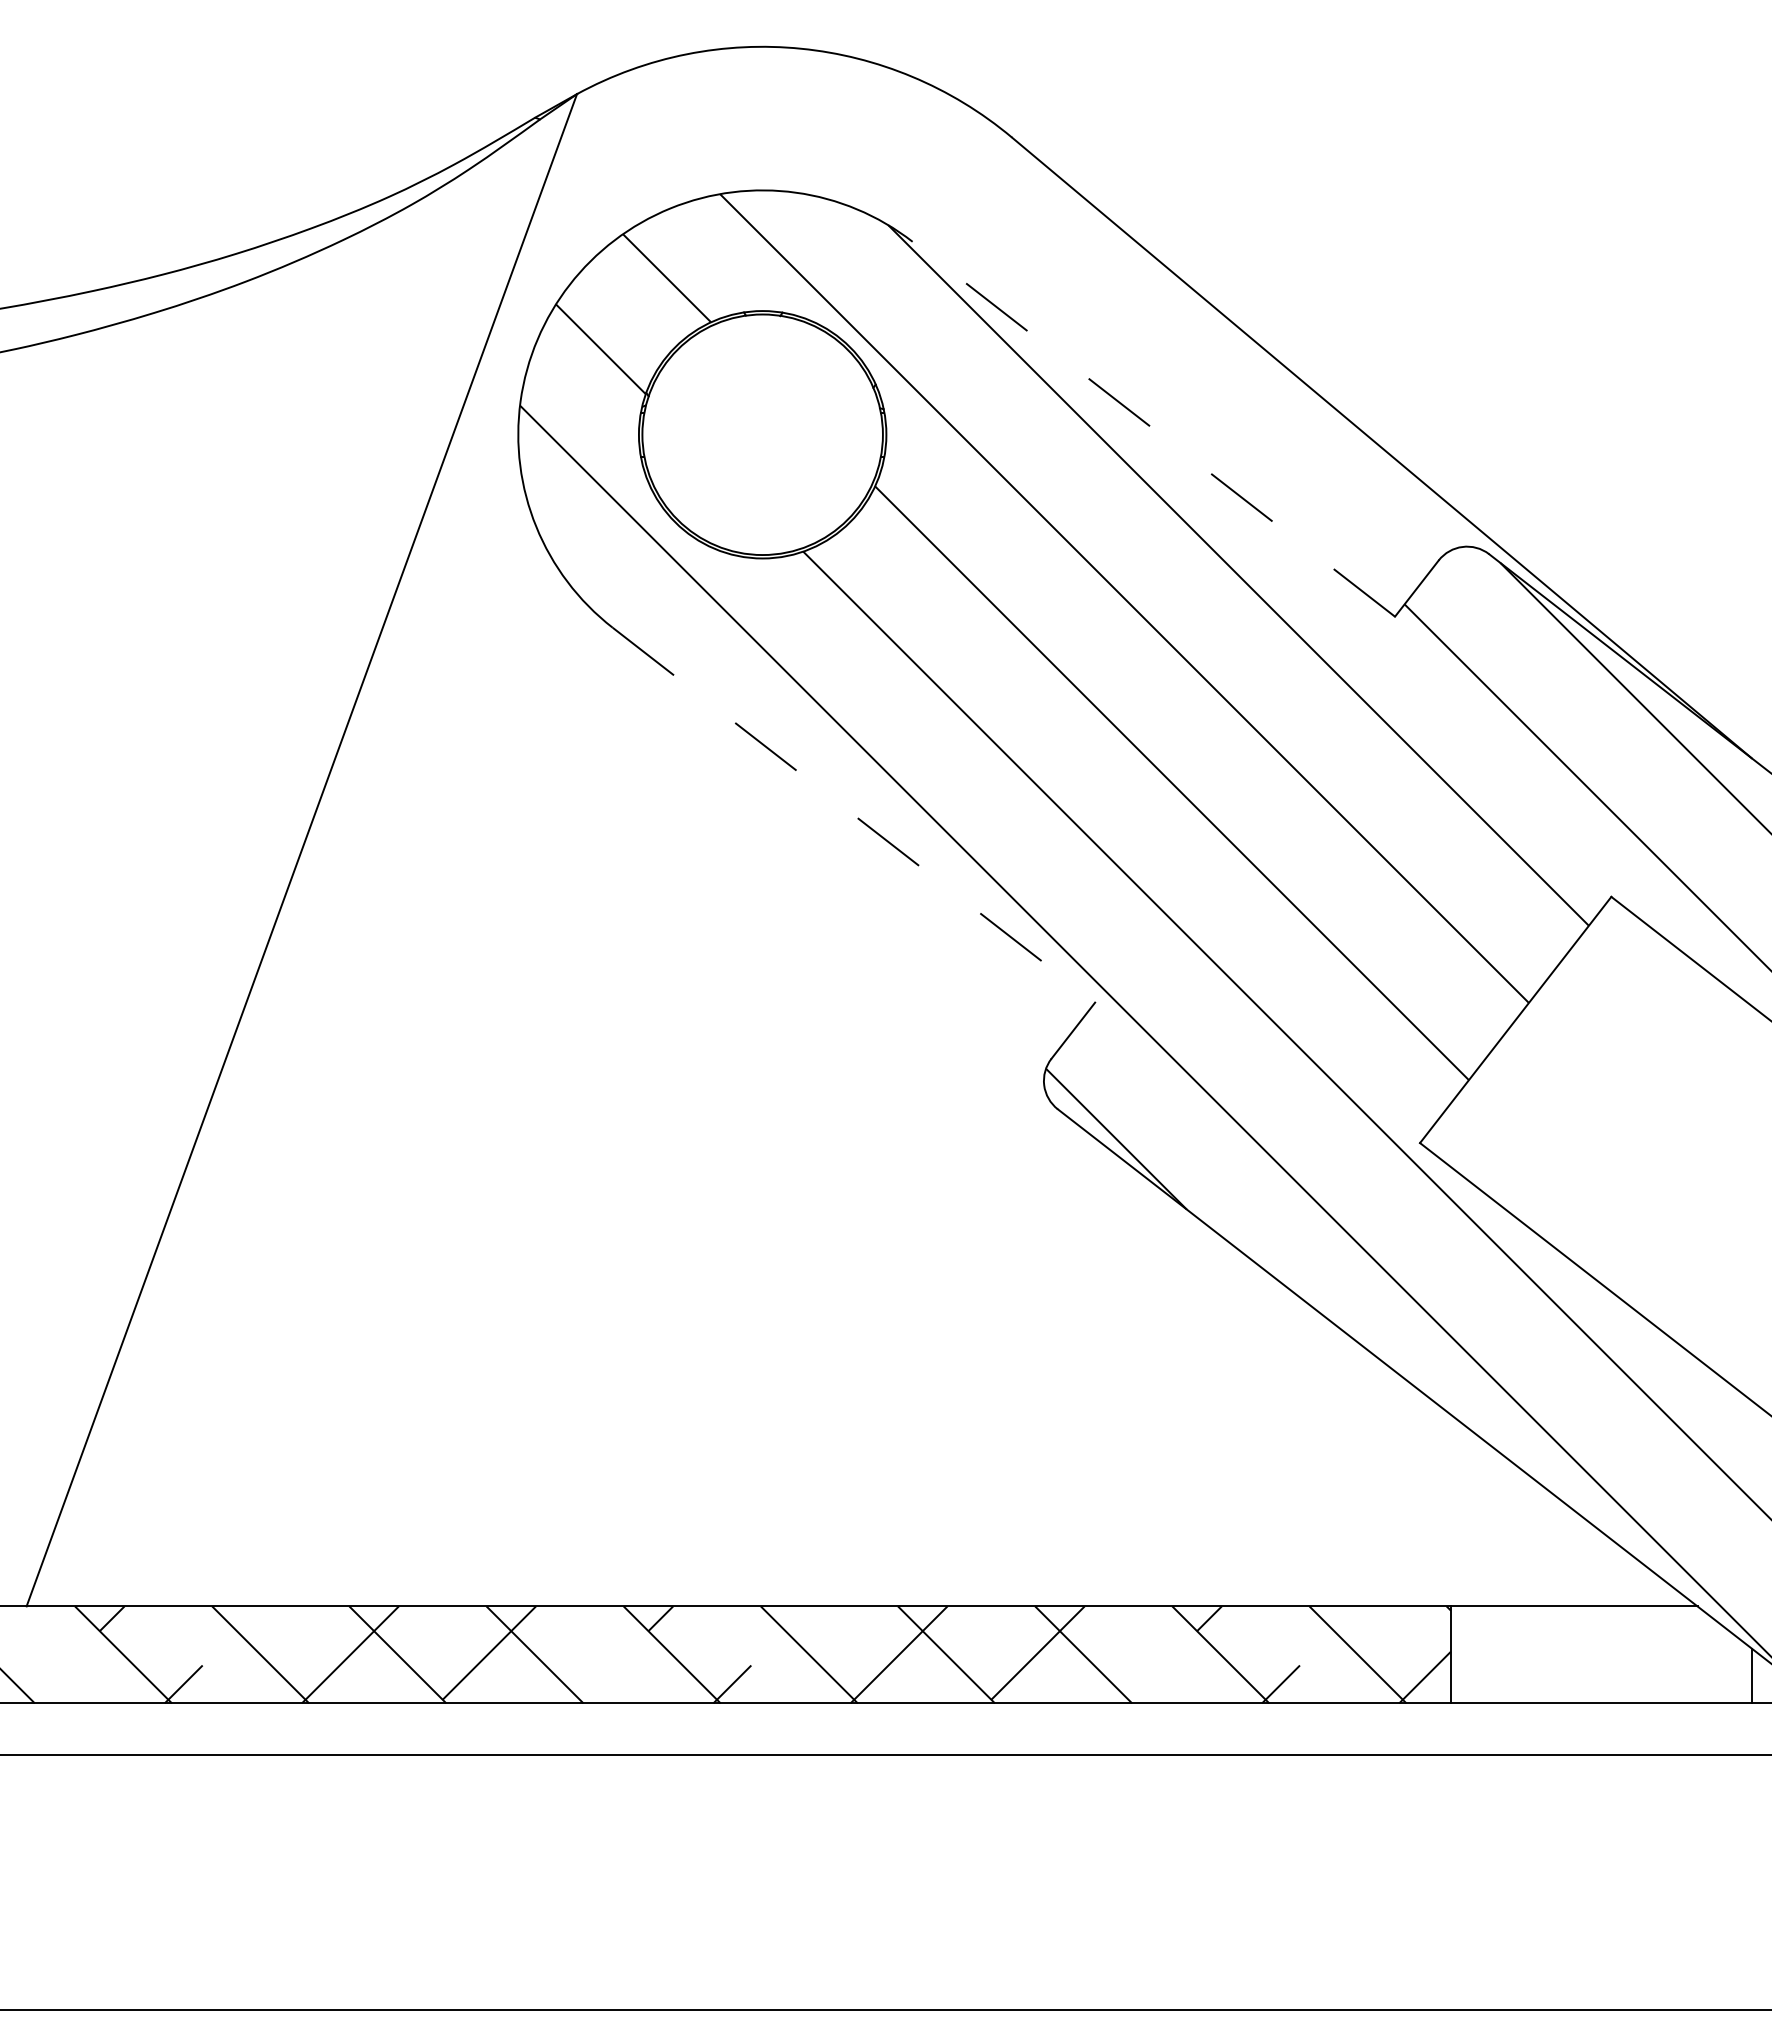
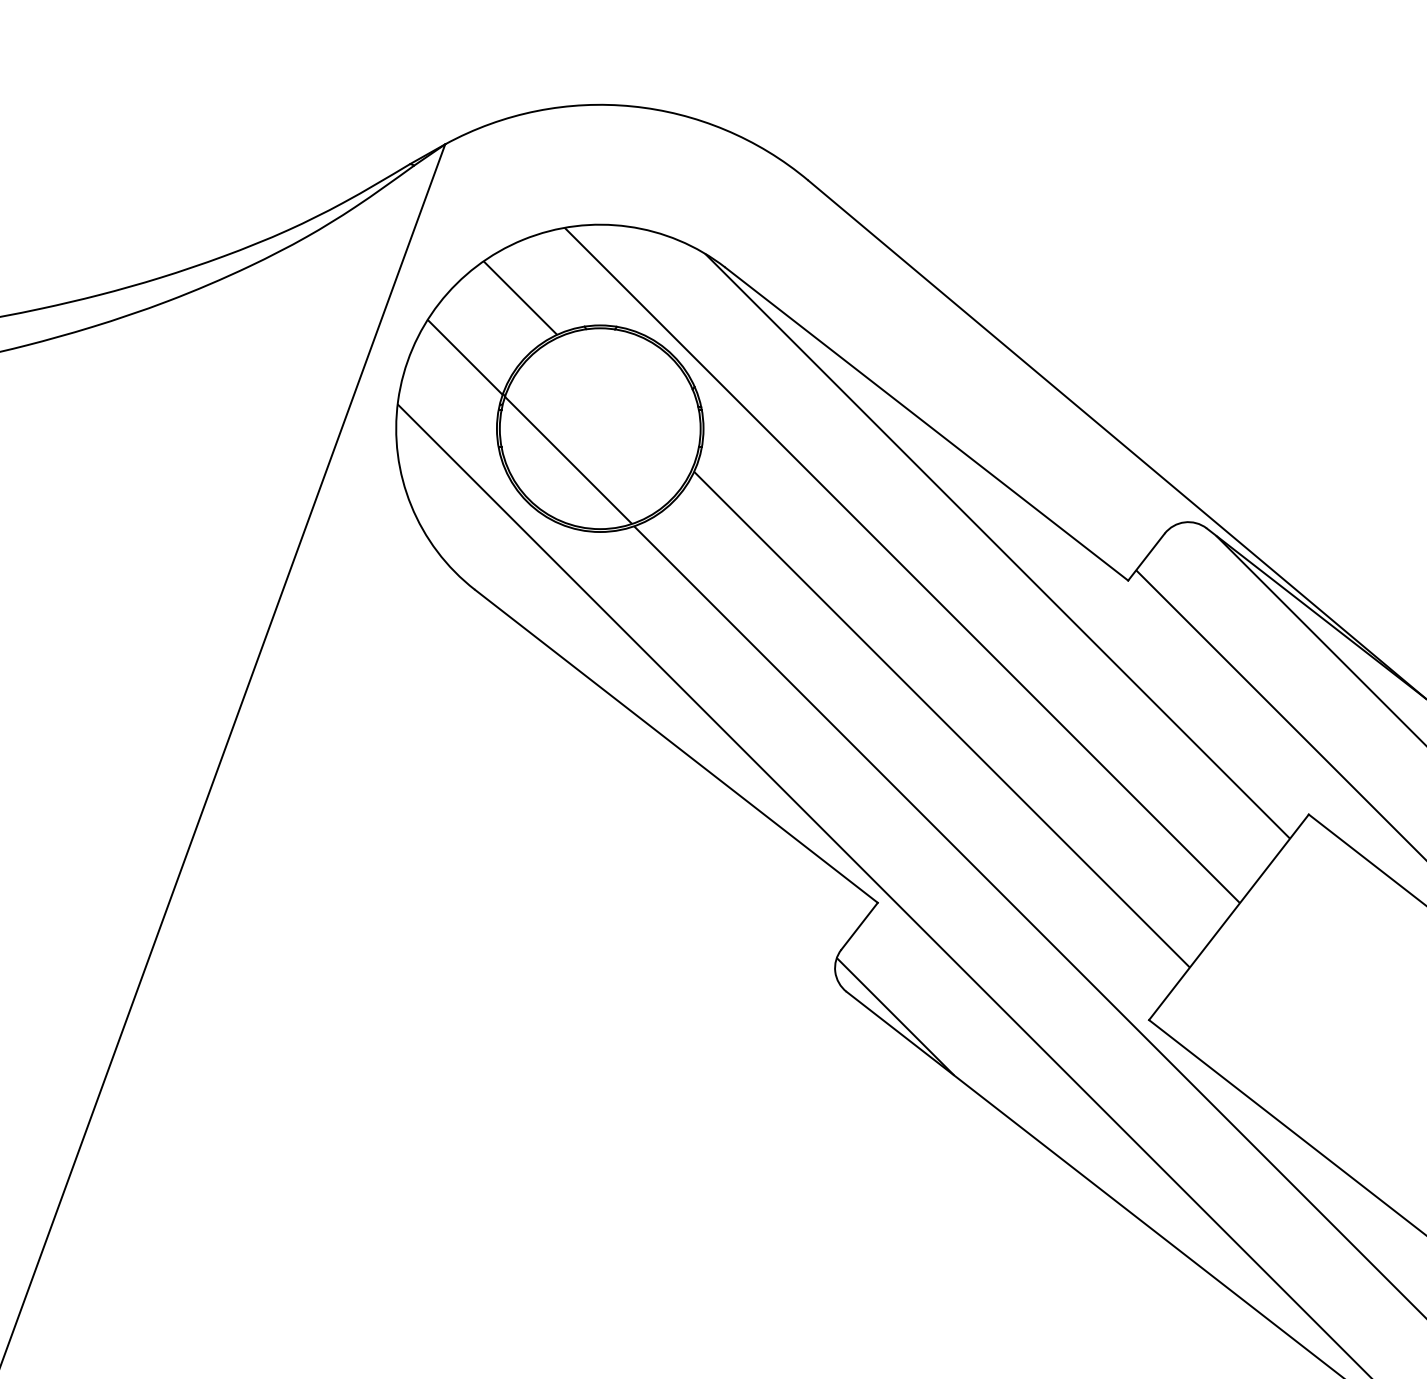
line: (1153, 428) -> (926, 423), dashed -> solid
hatch: (724, 472) -> (568, 460), added
line: (854, 815) -> (676, 746), dashed -> solid

